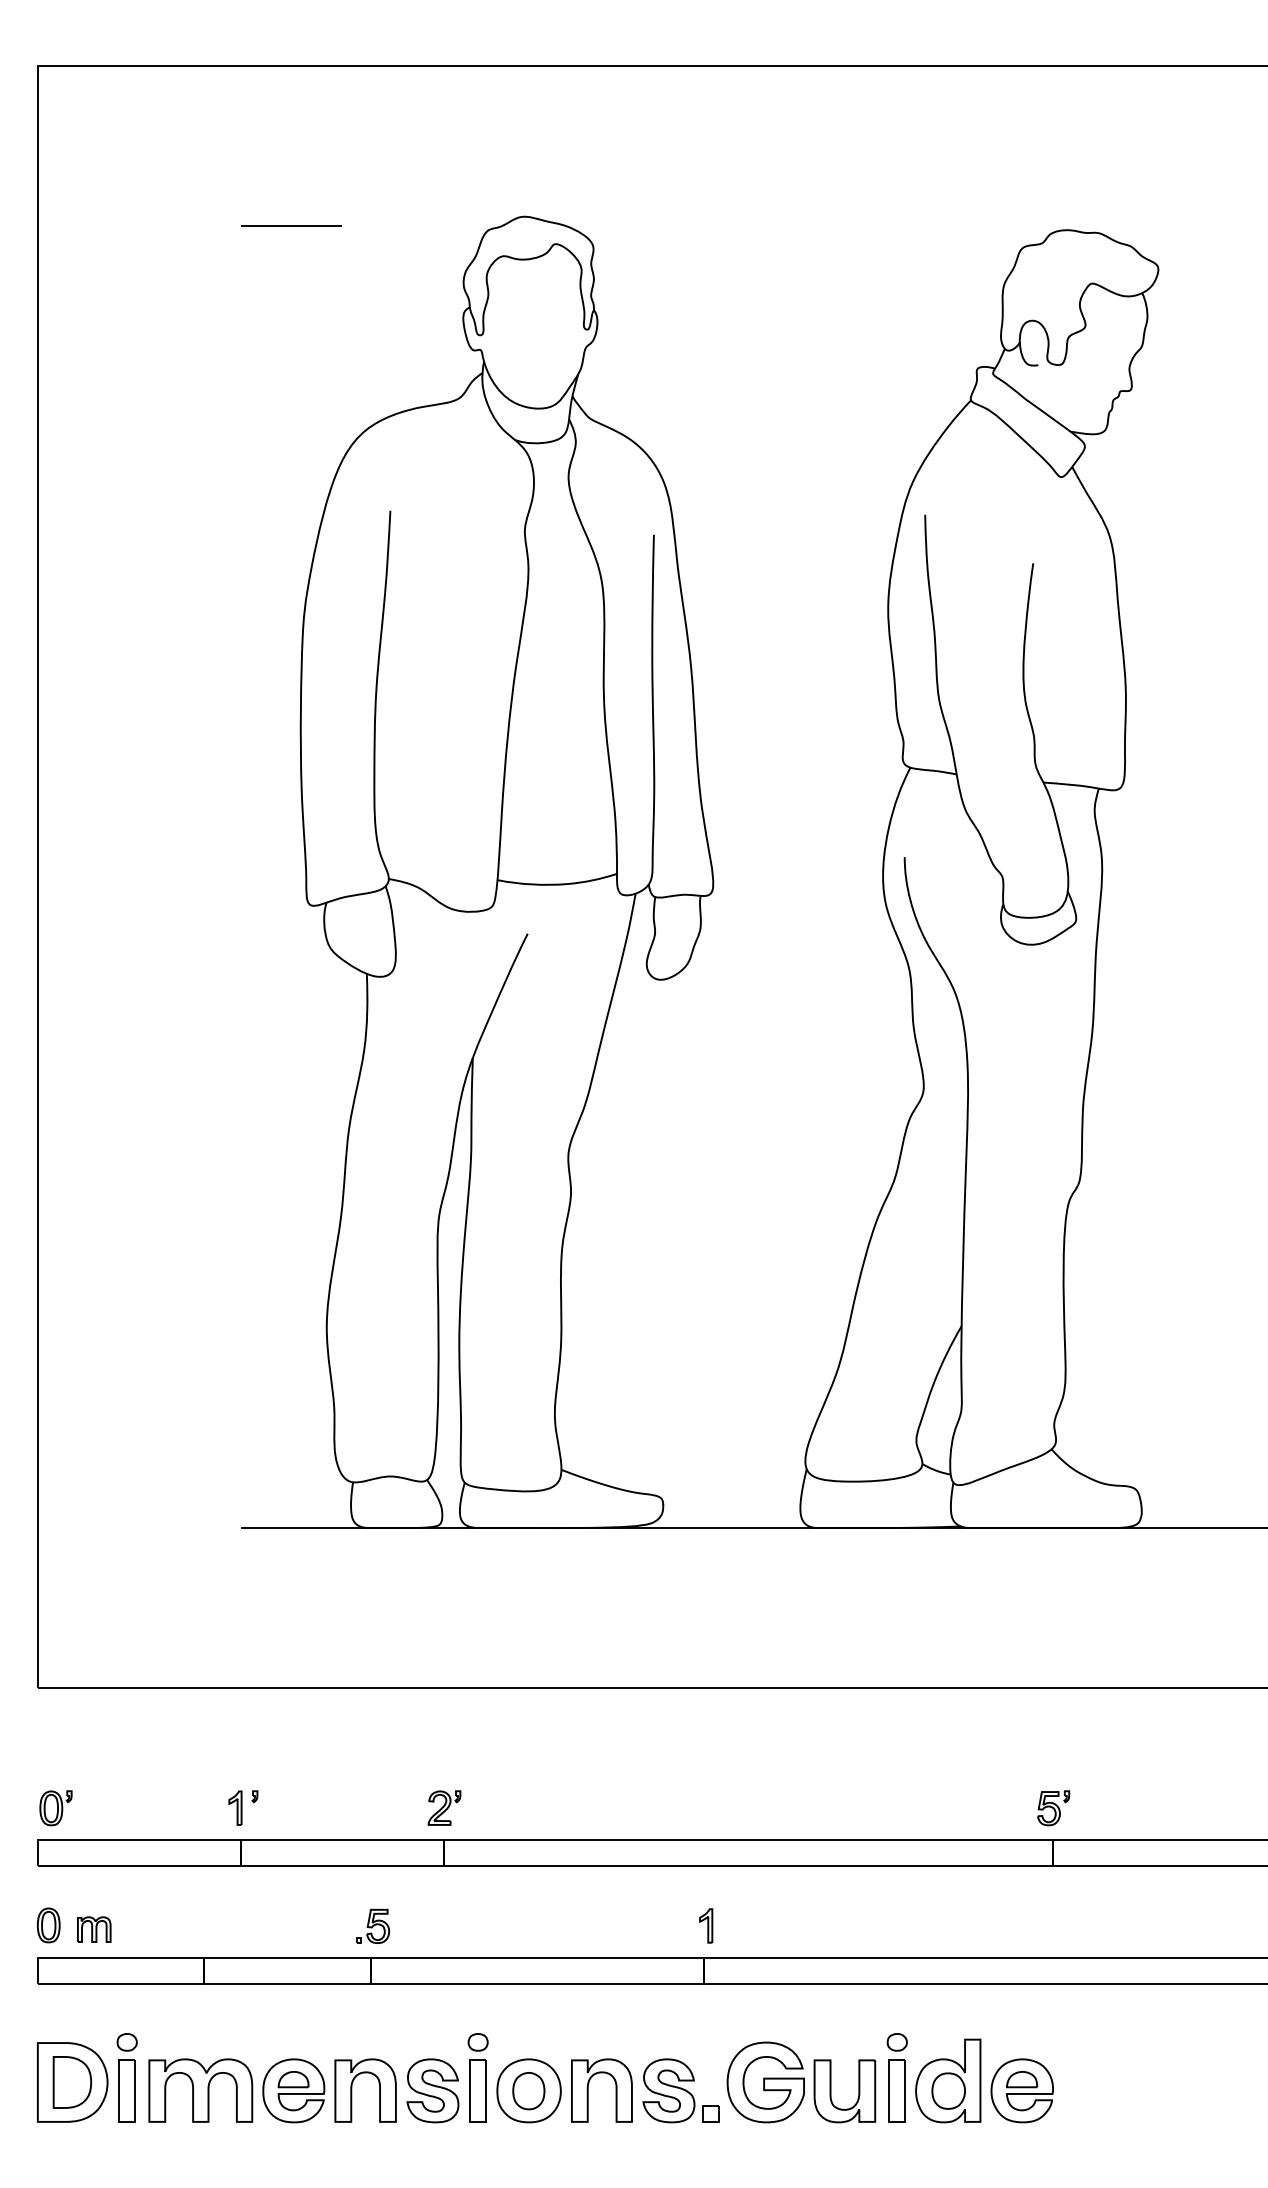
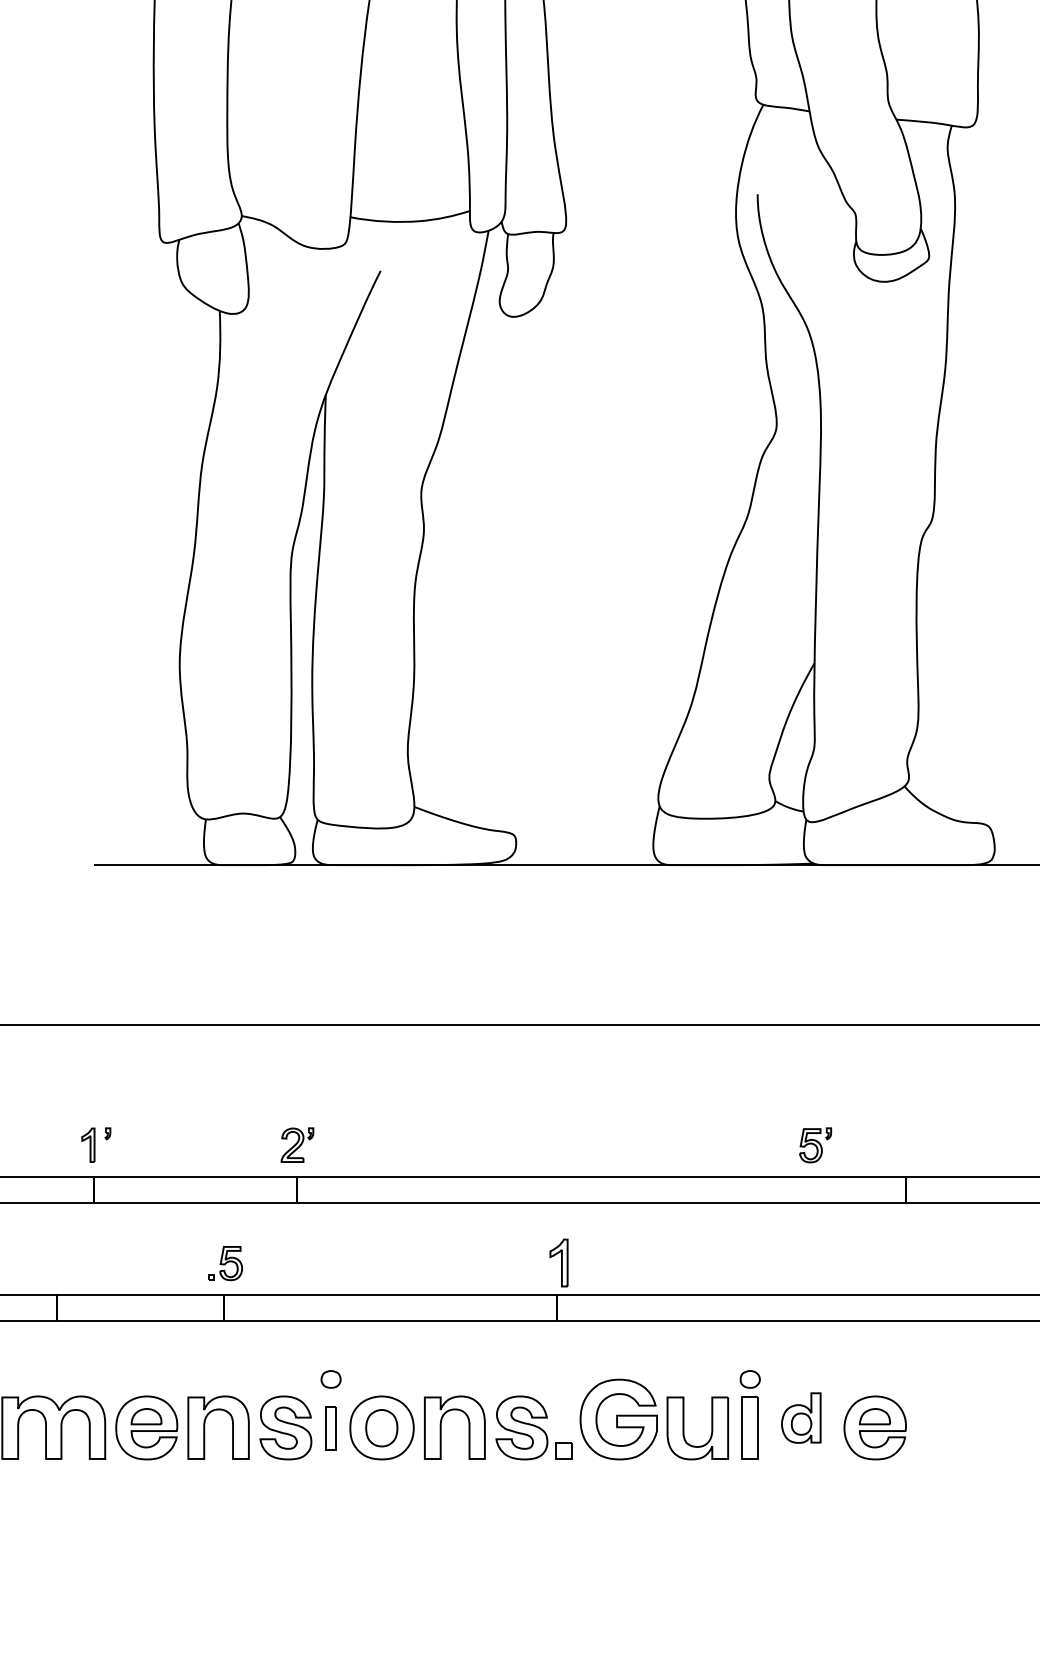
part: (1053, 1808) -> (815, 1145), moved
part: (706, 1925) -> (559, 1262), size x1.4
part: (948, 2080) -> (801, 1417), size x0.6
part: (477, 2090) -> (330, 1427), size x0.7

